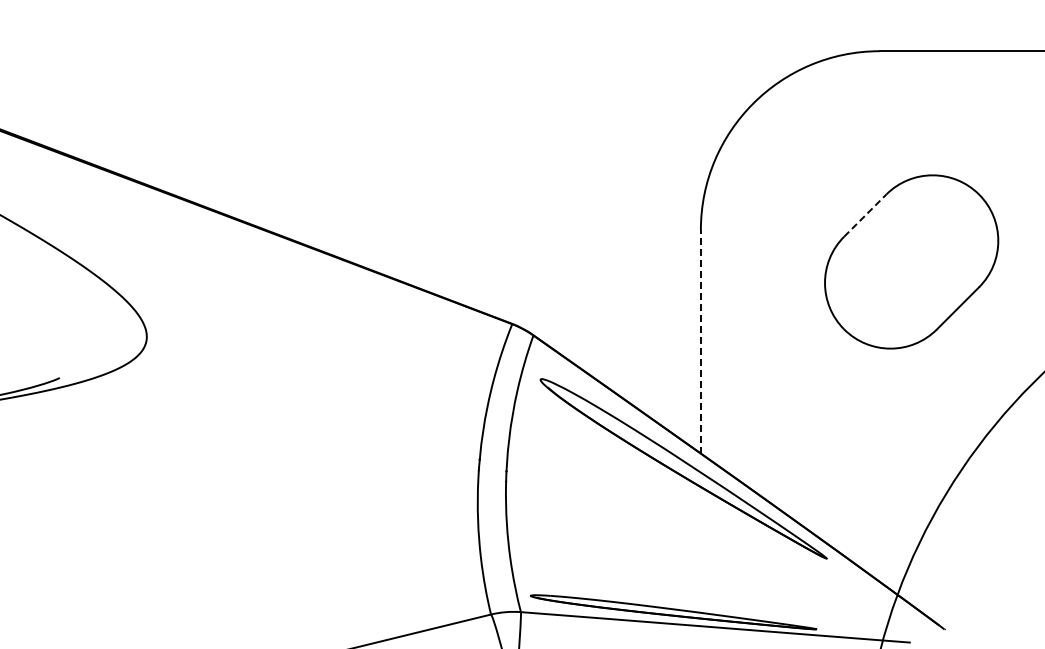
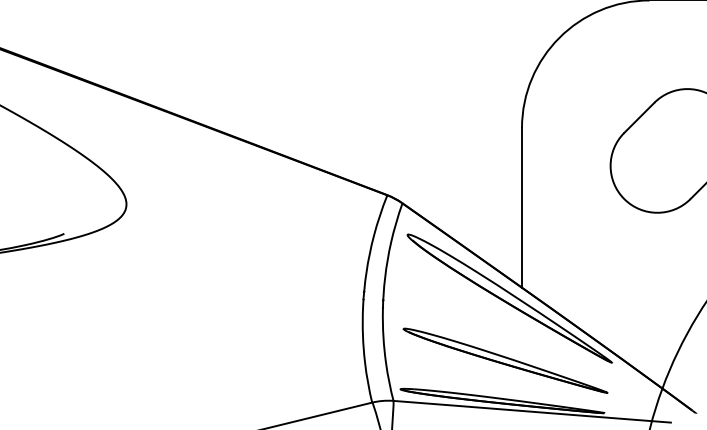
line: (865, 215) -> (639, 117), dashed -> solid
line: (700, 341) -> (521, 207), dashed -> solid
part: (677, 555) -> (505, 360), added

